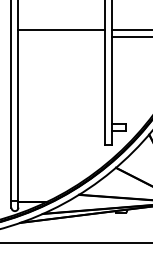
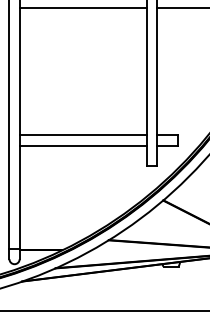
line: (61, 37) -> (83, 8), added
line: (61, 123) -> (83, 135), added
line: (61, 130) -> (83, 145), added

